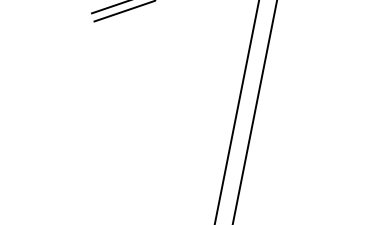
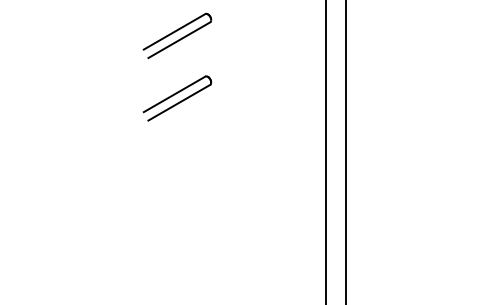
part: (112, 61) -> (177, 98), added

